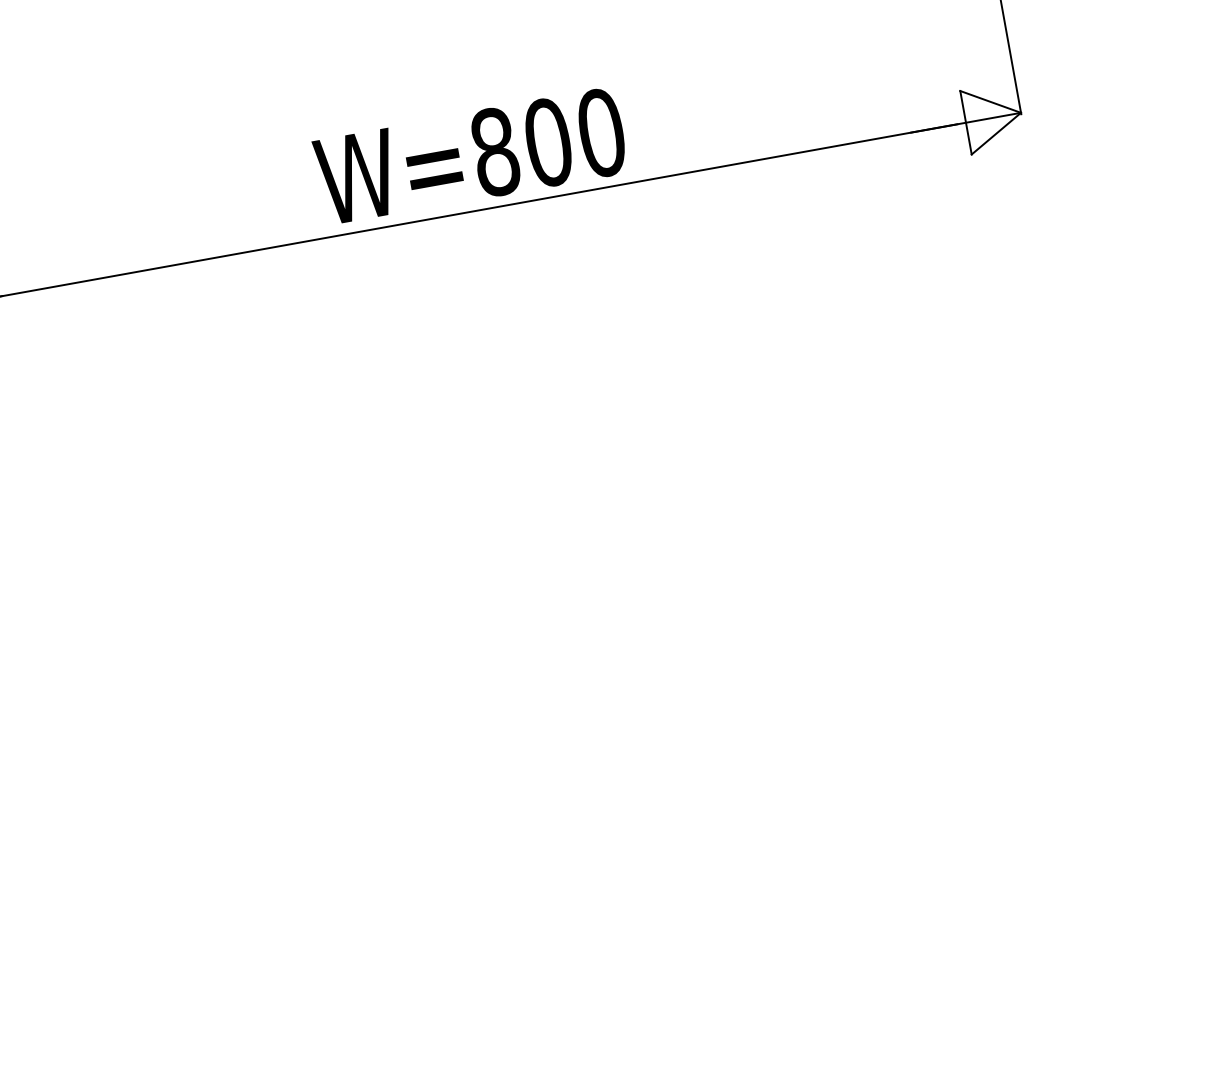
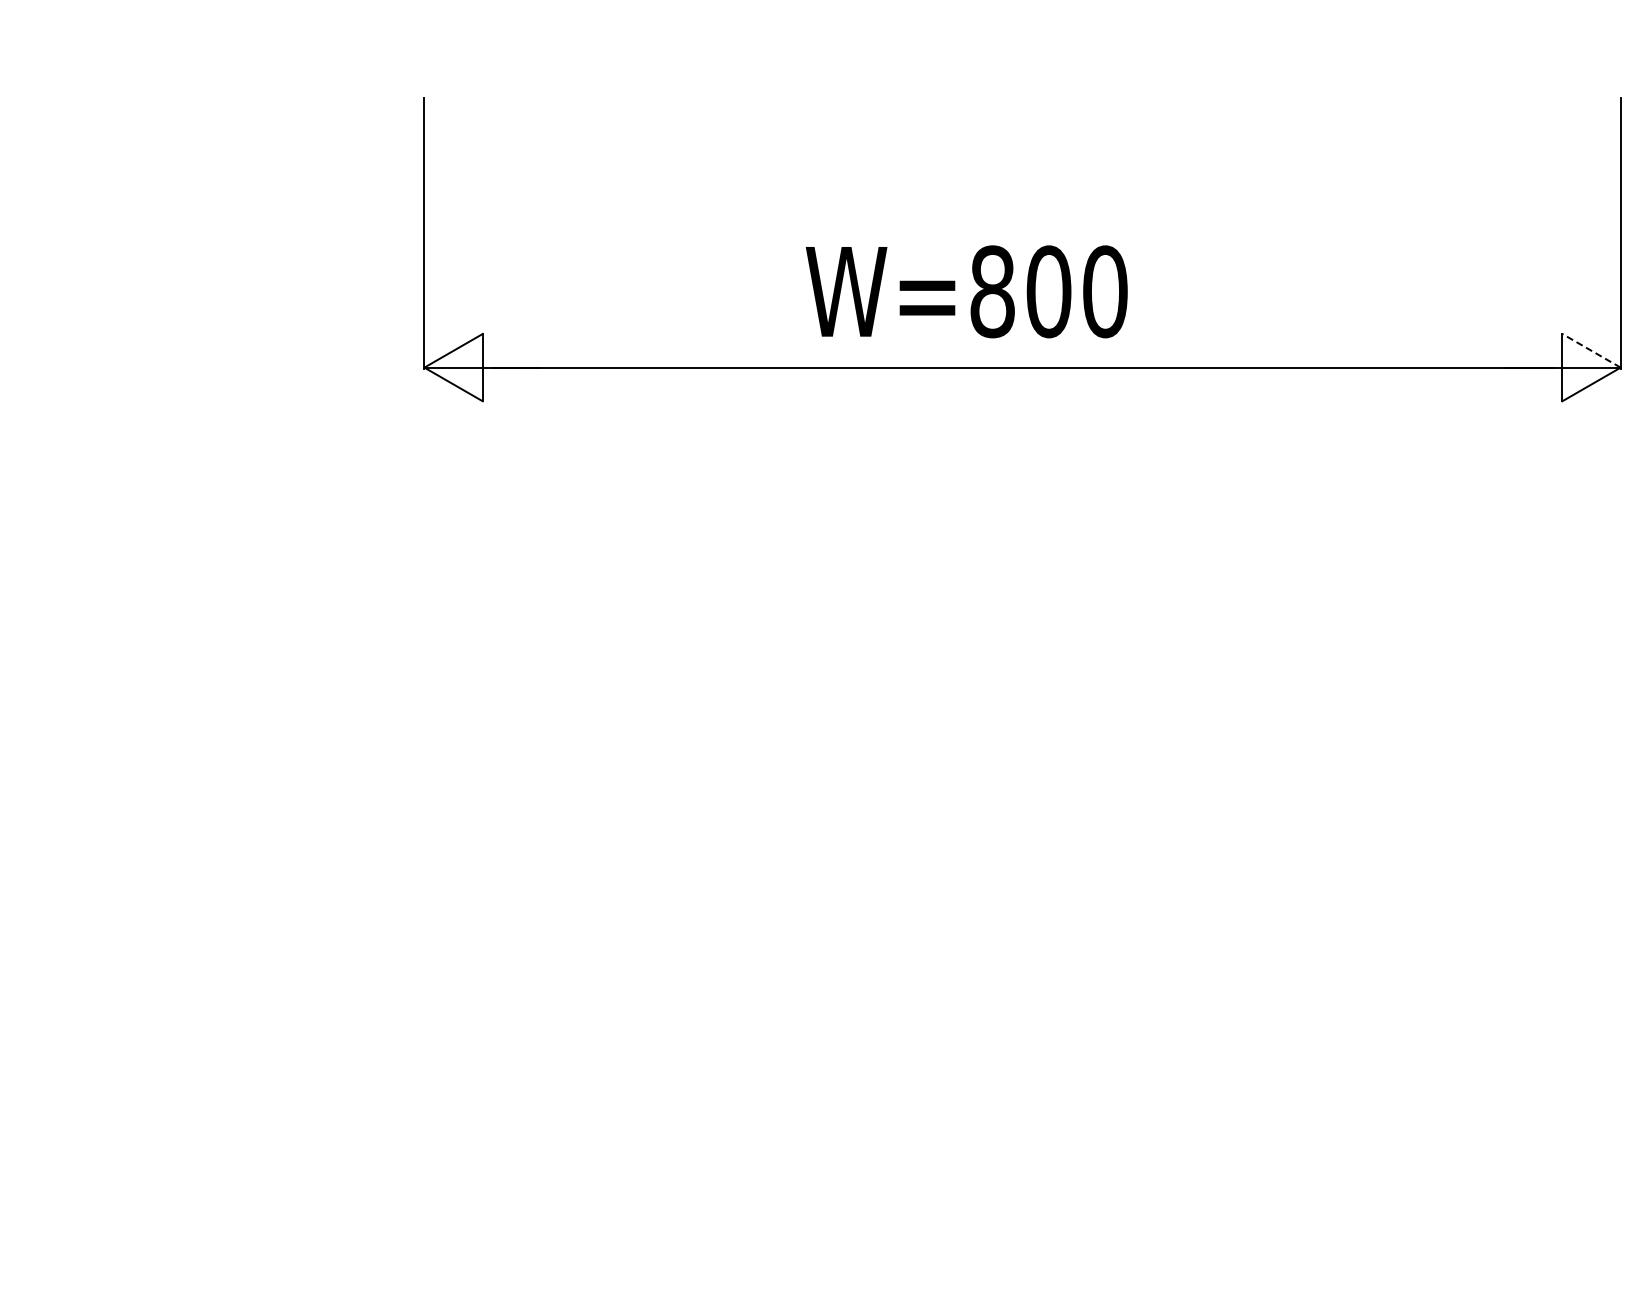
line: (990, 101) -> (1591, 350), solid -> dashed
text: (470, 156) -> (966, 291), moved

